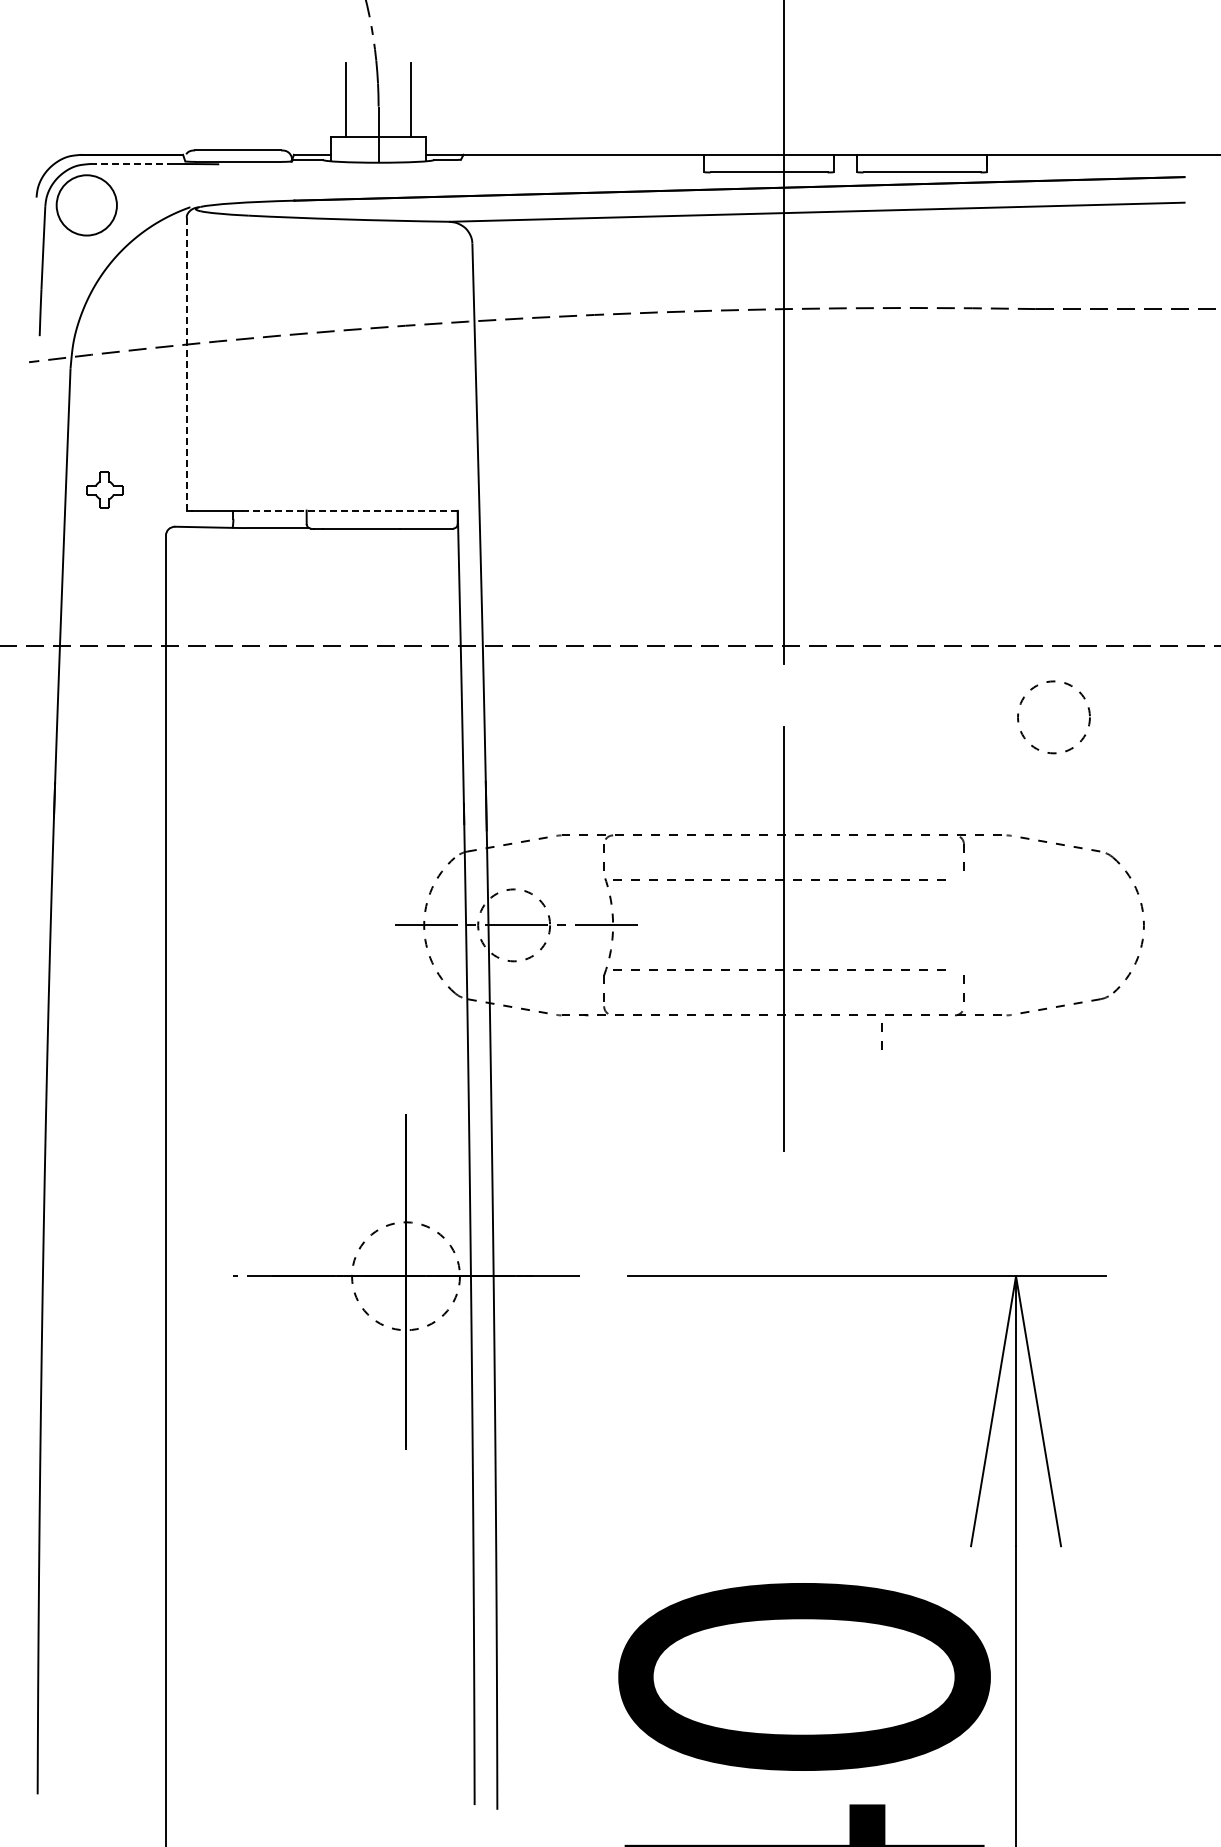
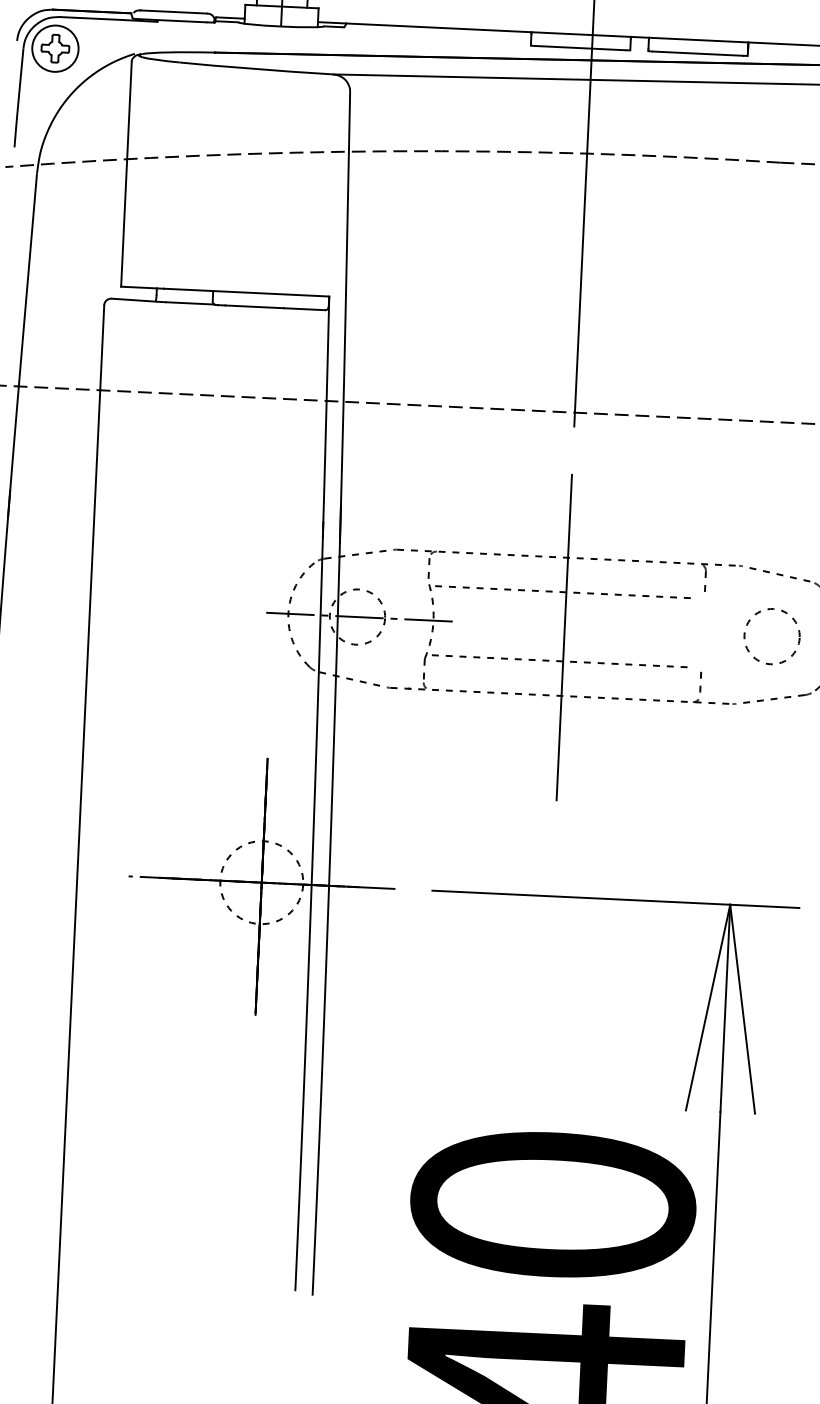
line: (132, 164) -> (91, 18), dashed -> solid
line: (186, 364) -> (126, 174), dashed -> solid
part: (104, 489) -> (55, 48), moved
line: (350, 510) -> (246, 292), dashed -> solid
circle: (1053, 717) -> (771, 636), moved
line: (881, 1031) -> (635, 711), removed

